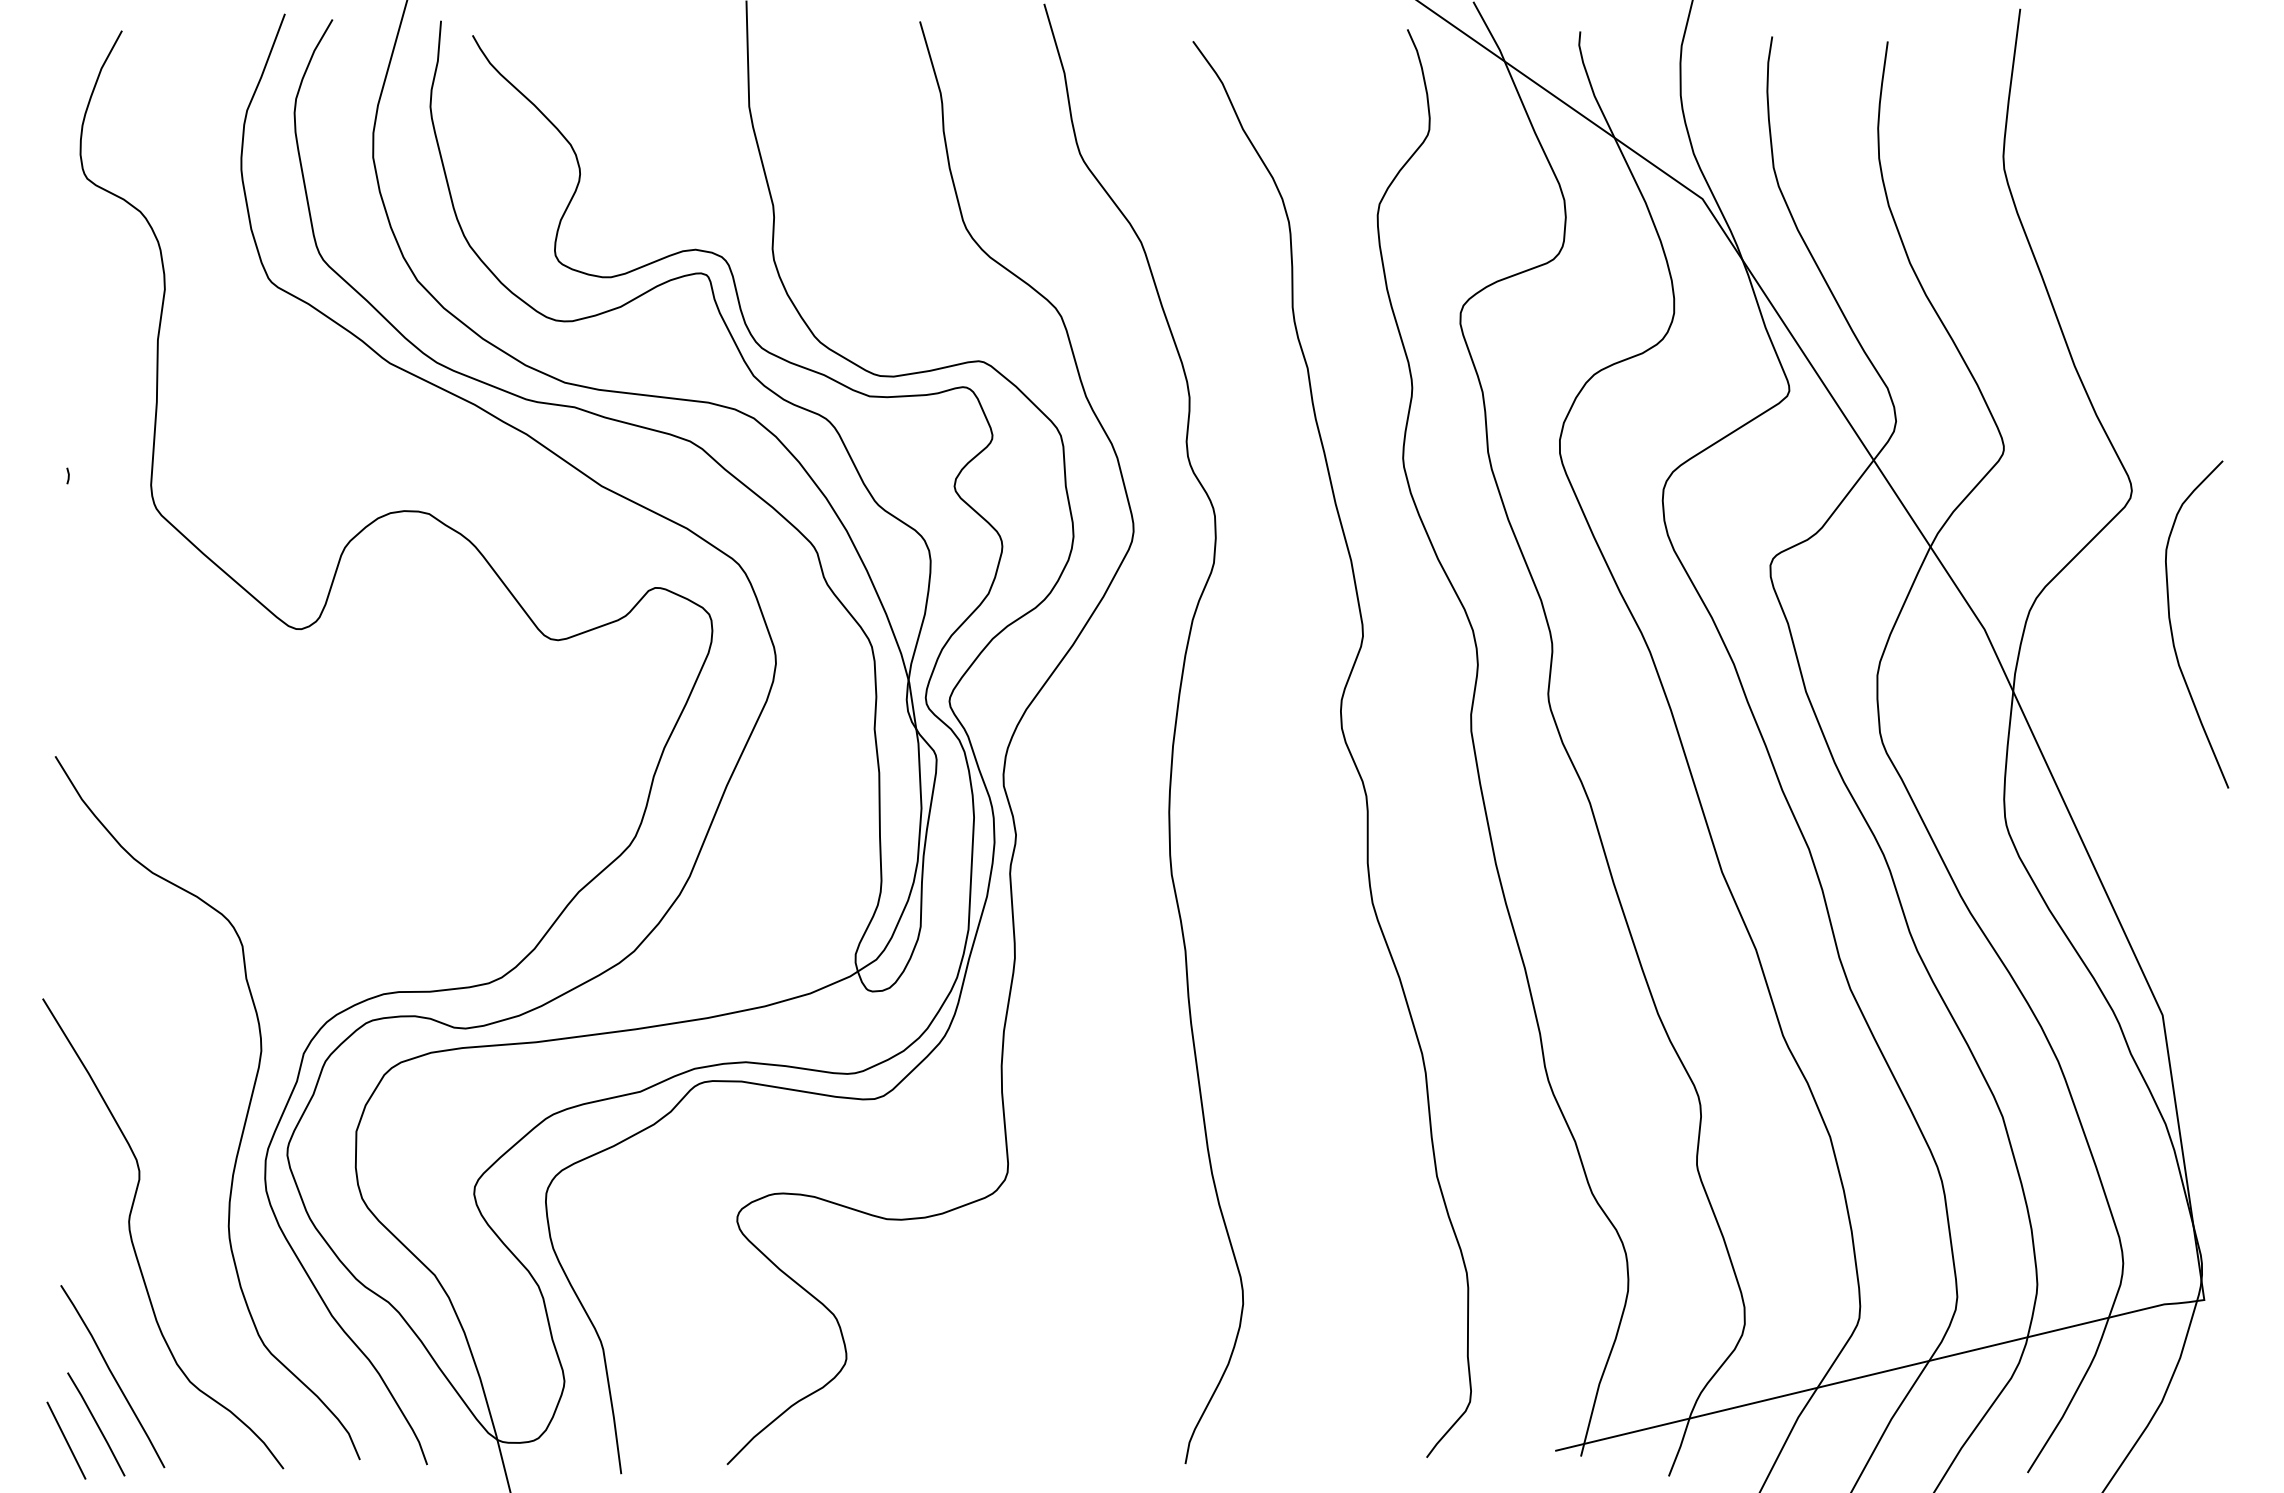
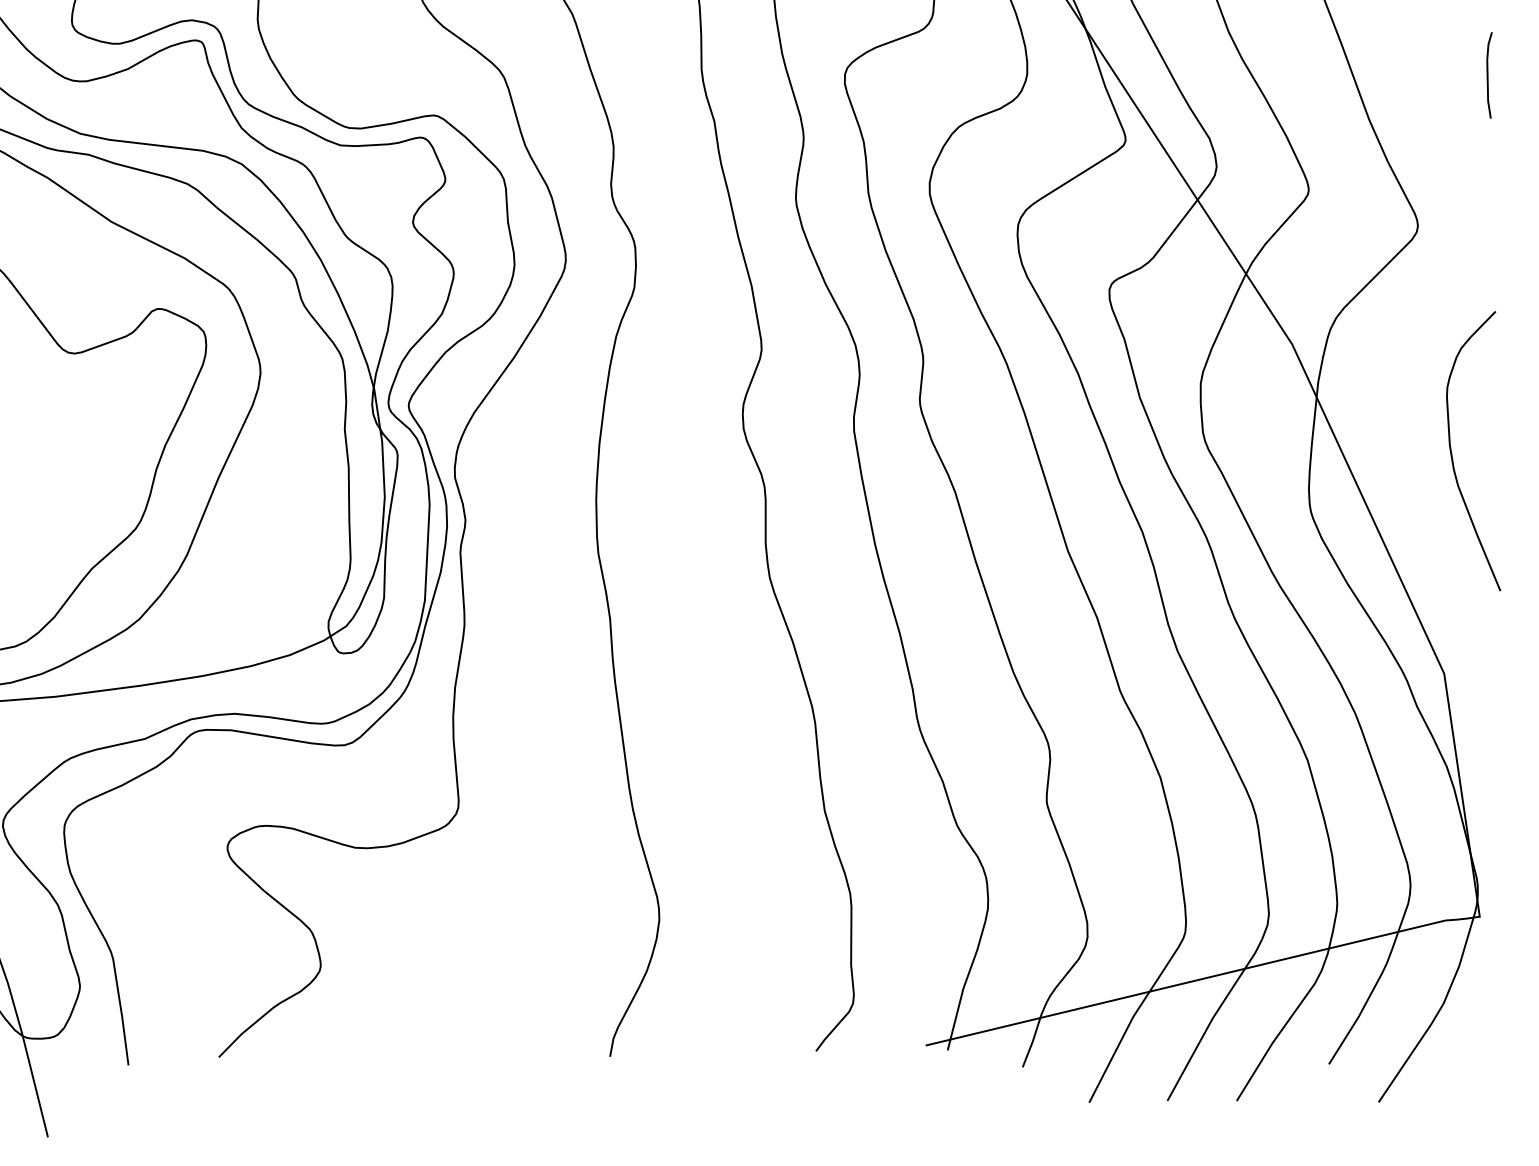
line: (2214, 313) -> (1488, 74), added
curve: (2172, 629) -> (1452, 455), moved

